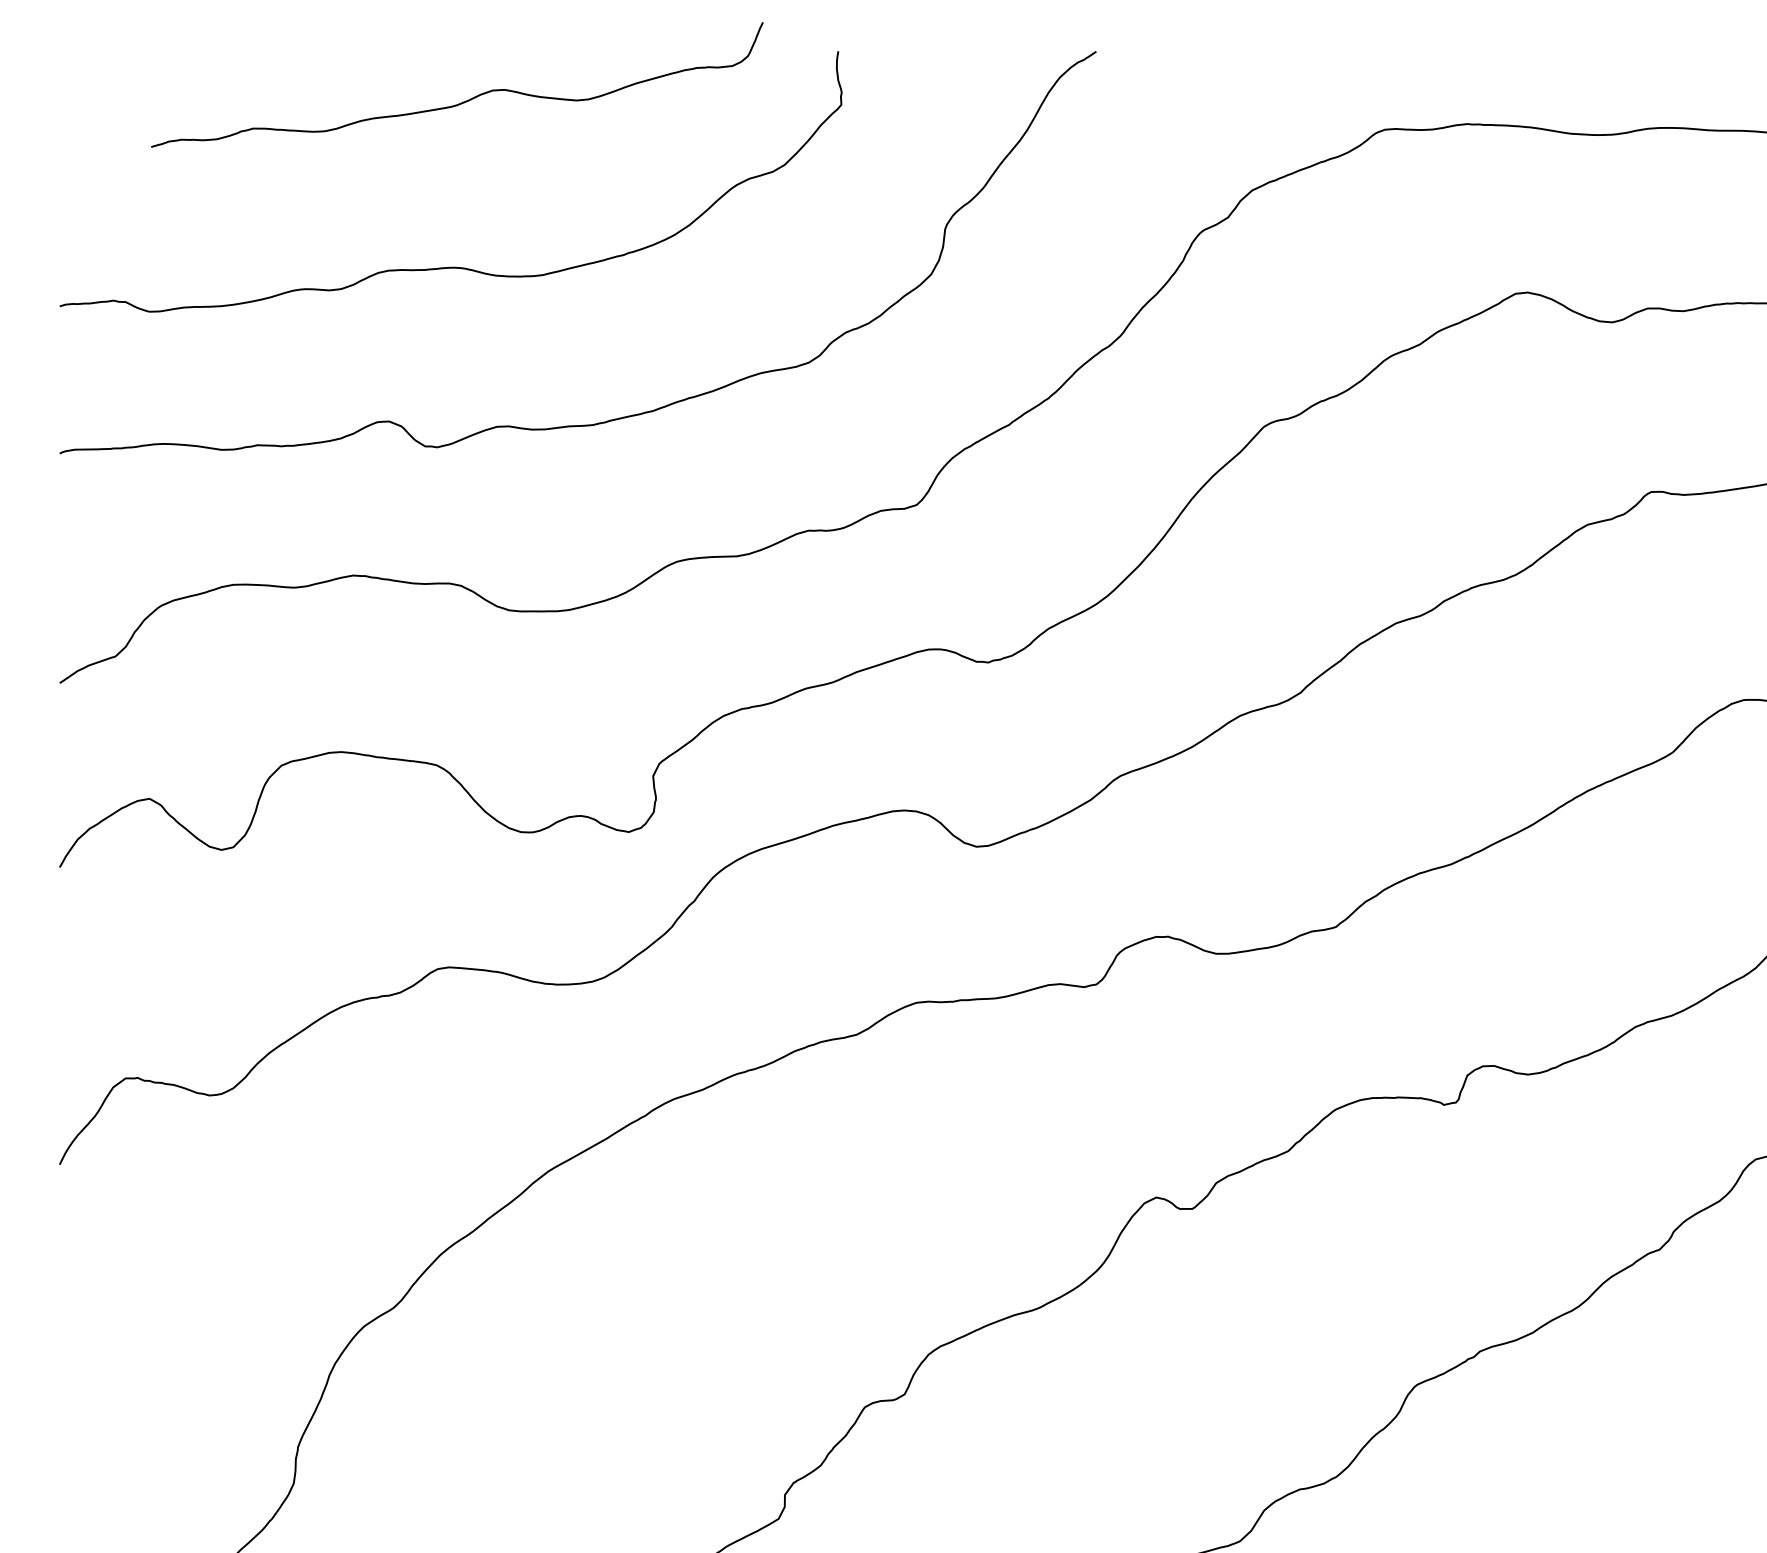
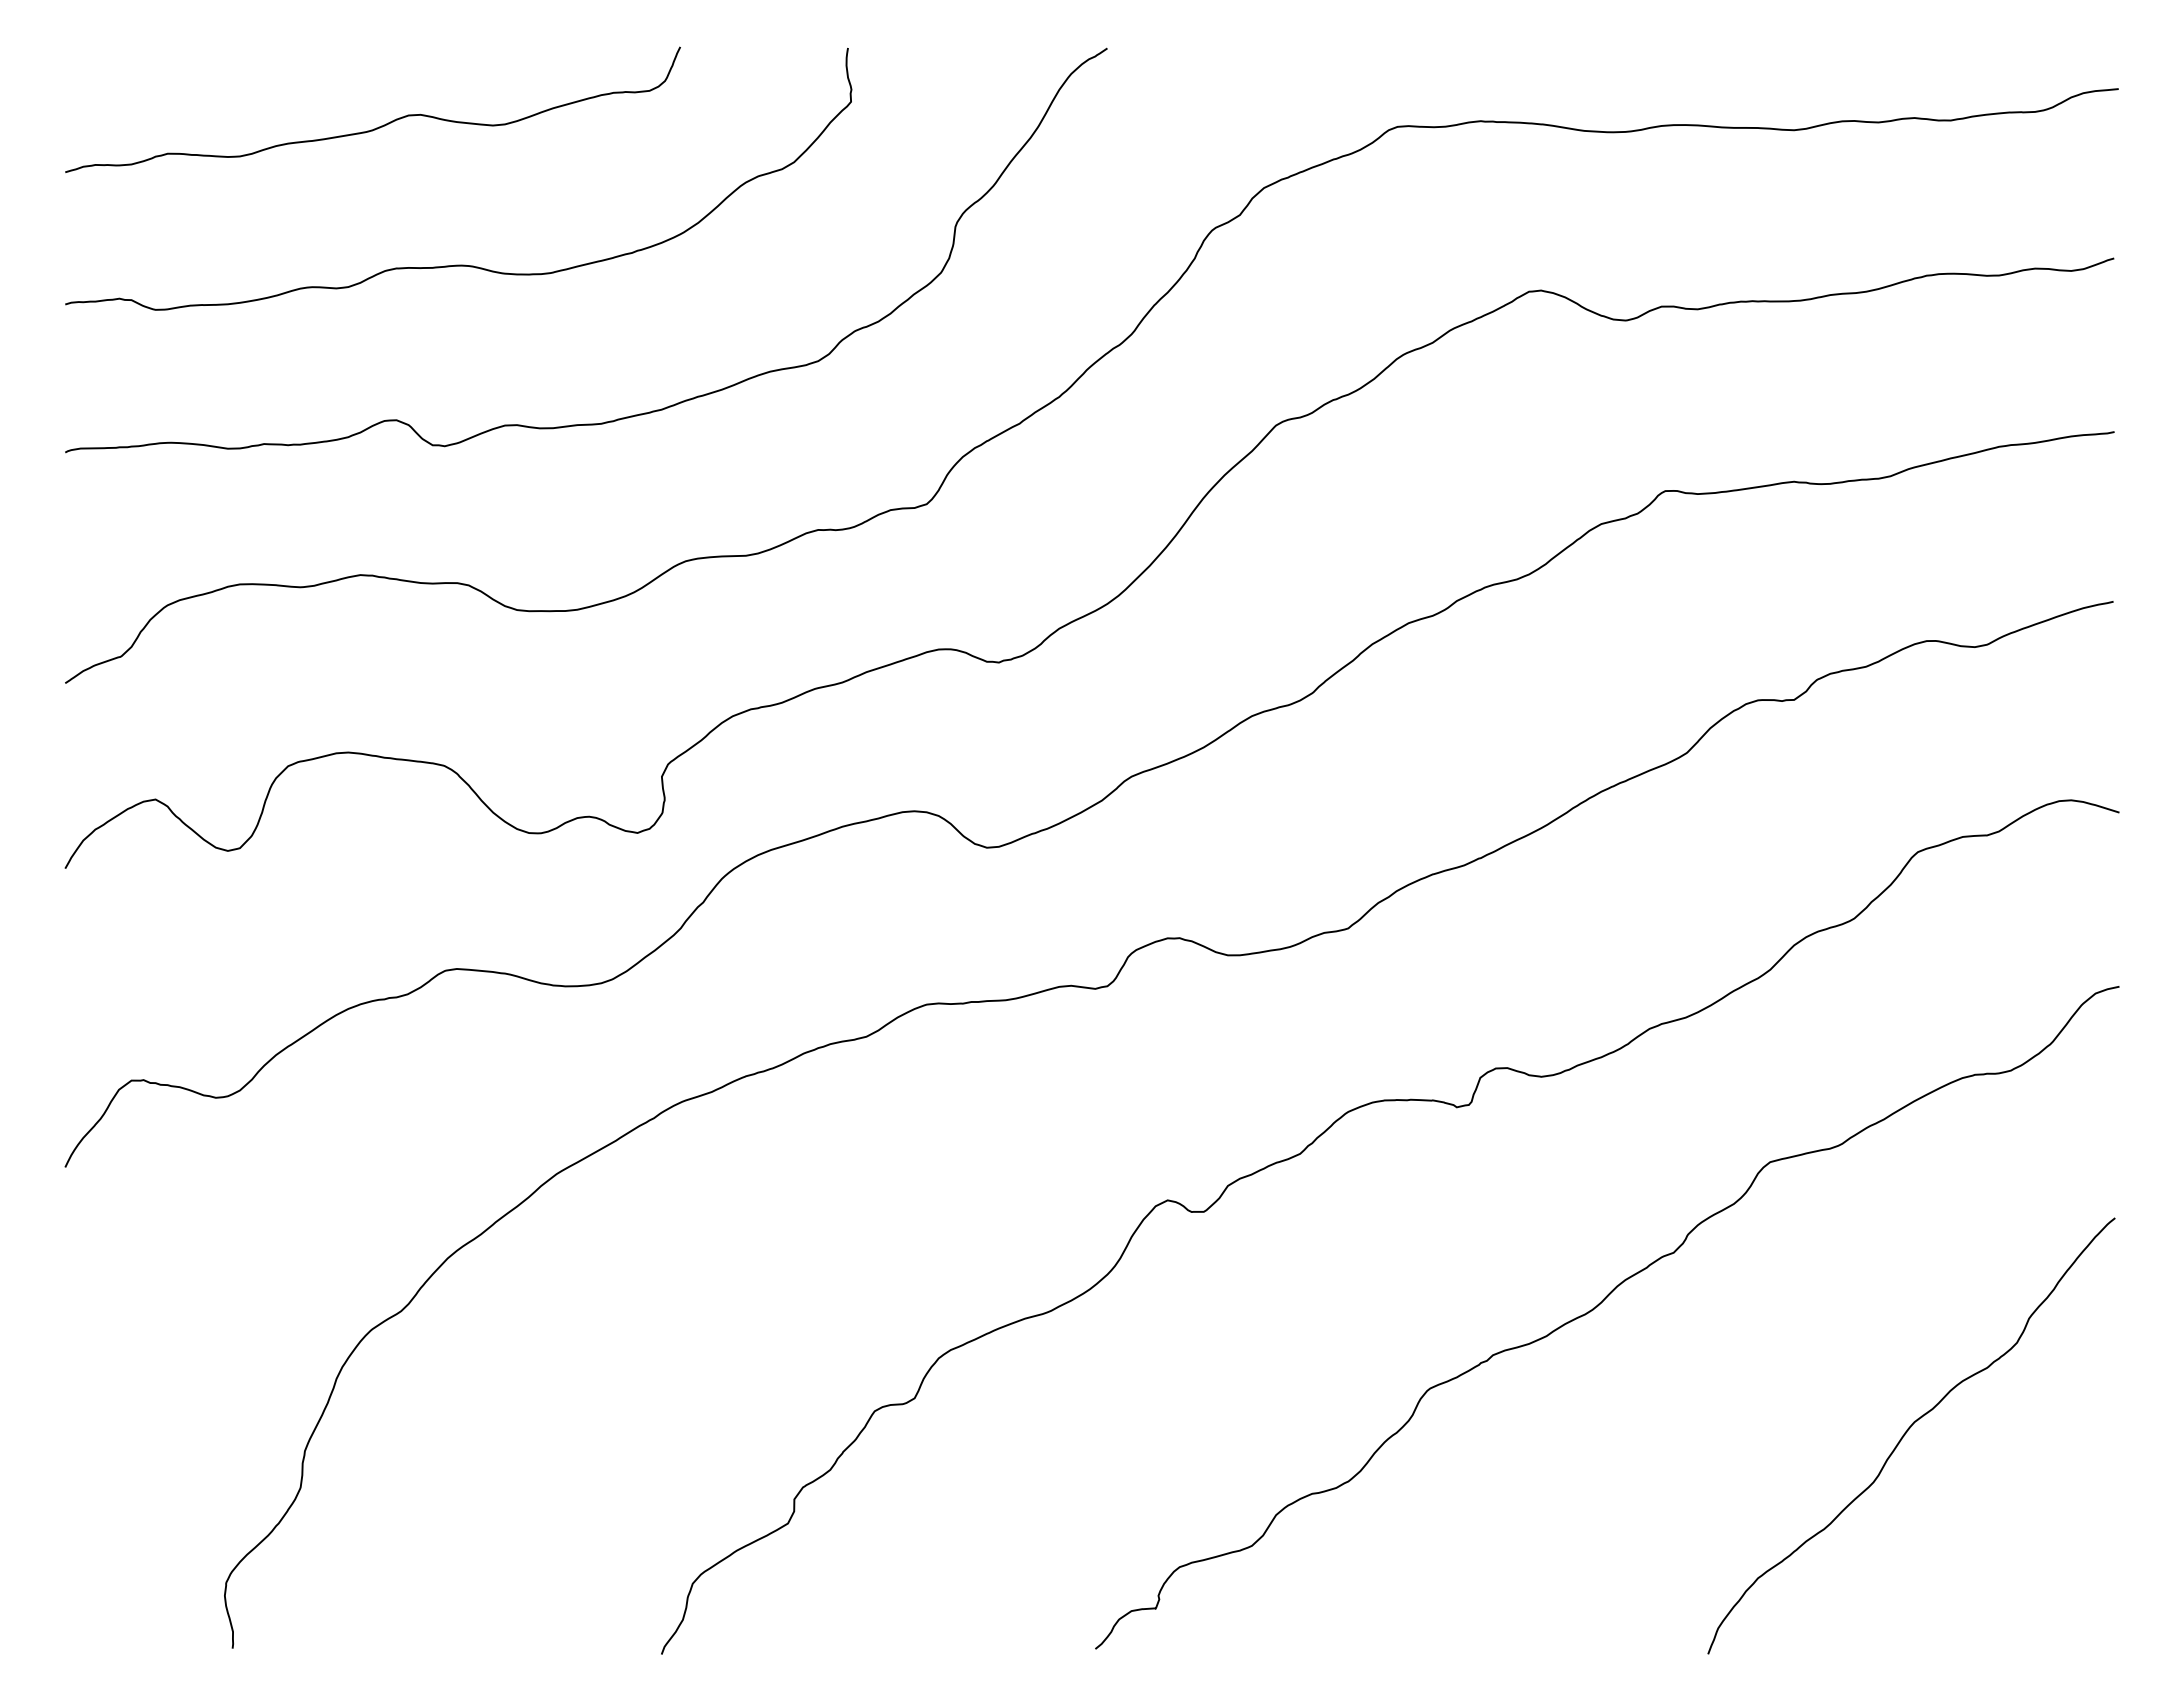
curve: (465, 100) -> (381, 125), moved

